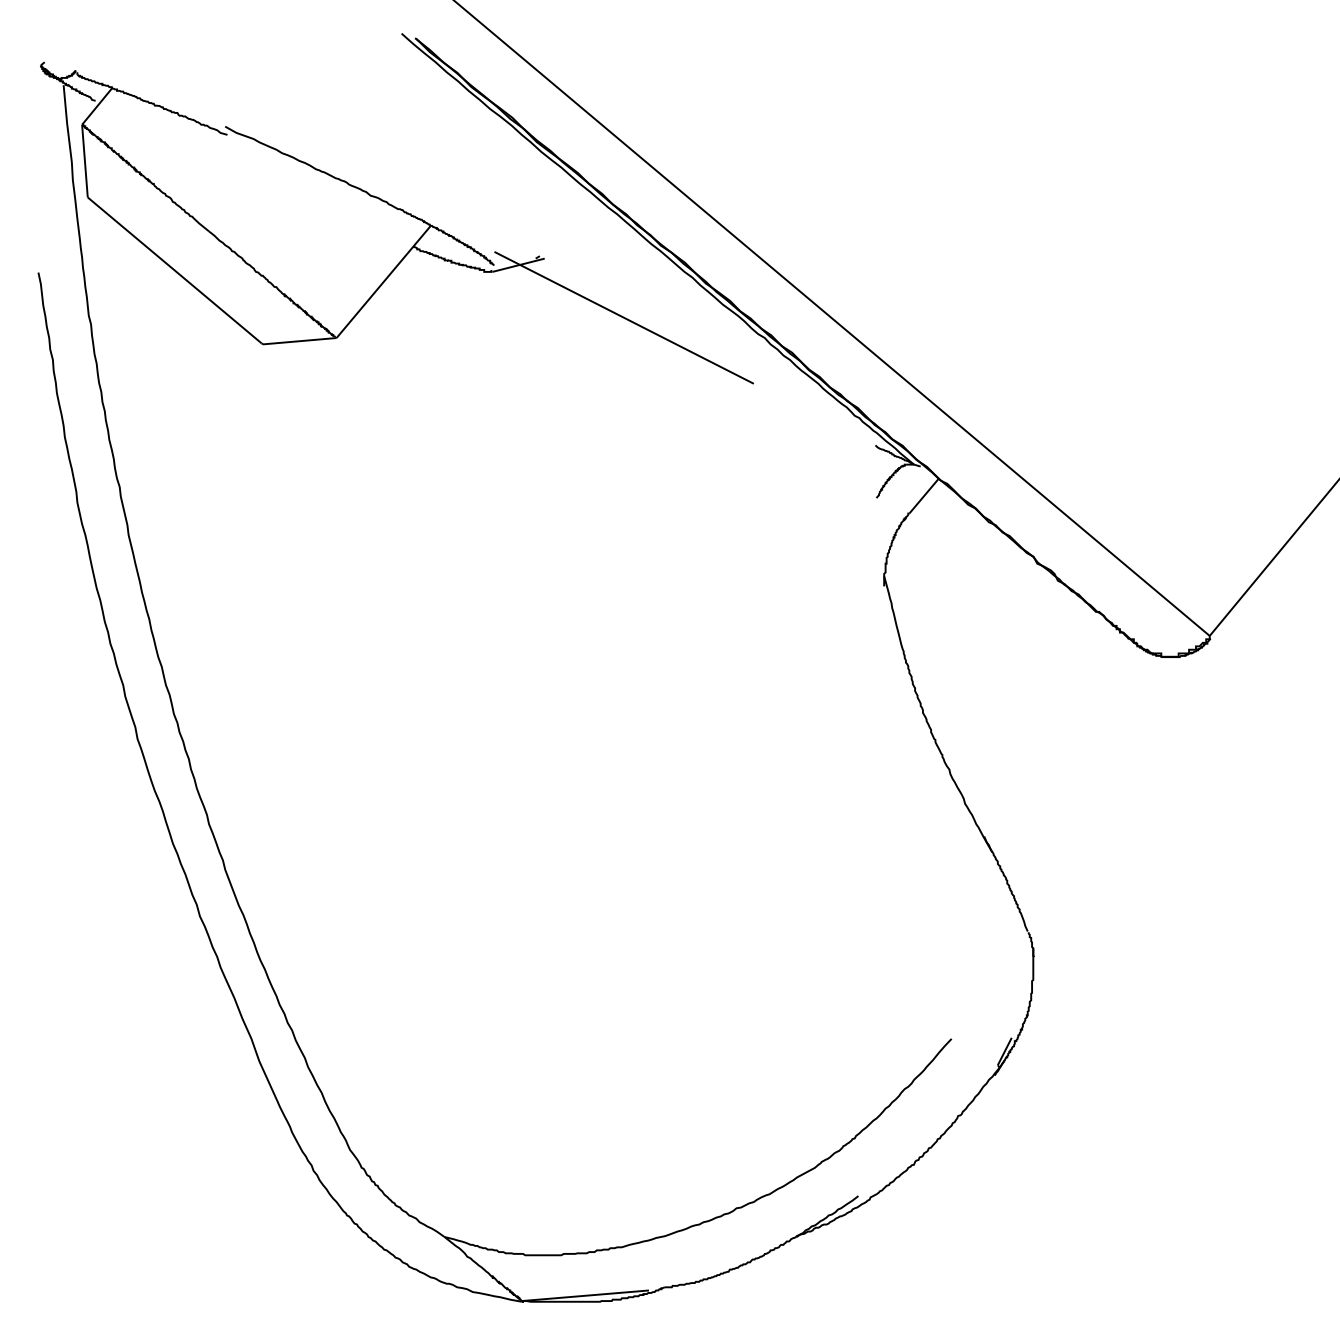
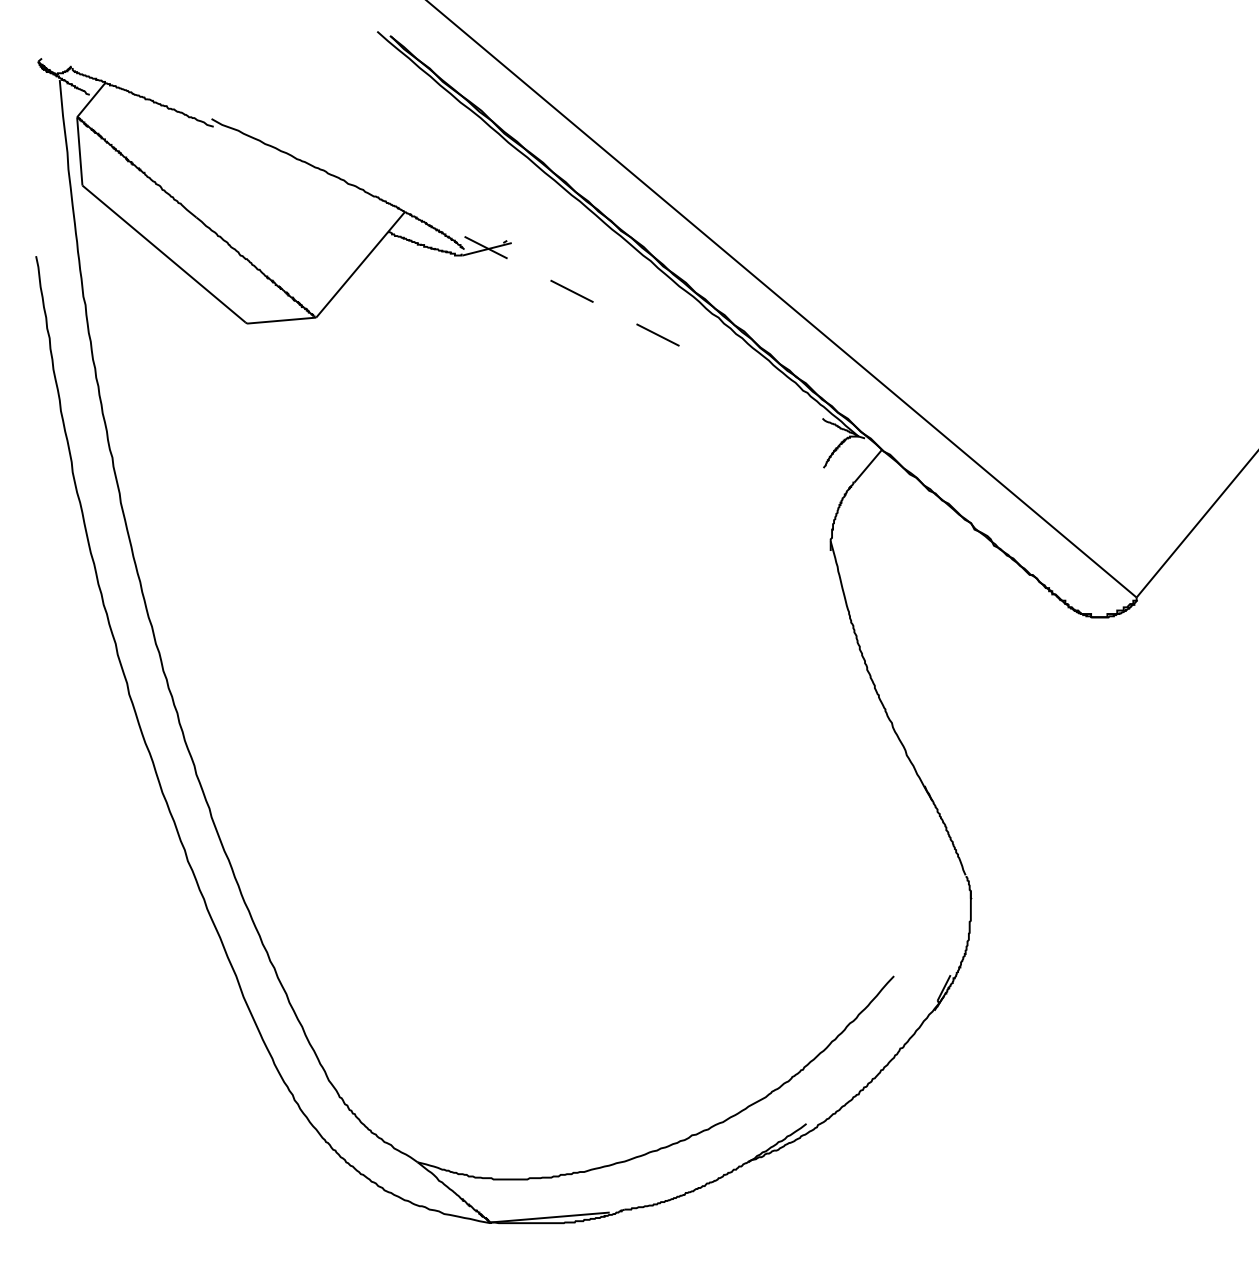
line: (624, 317) -> (586, 298), solid -> dashed

